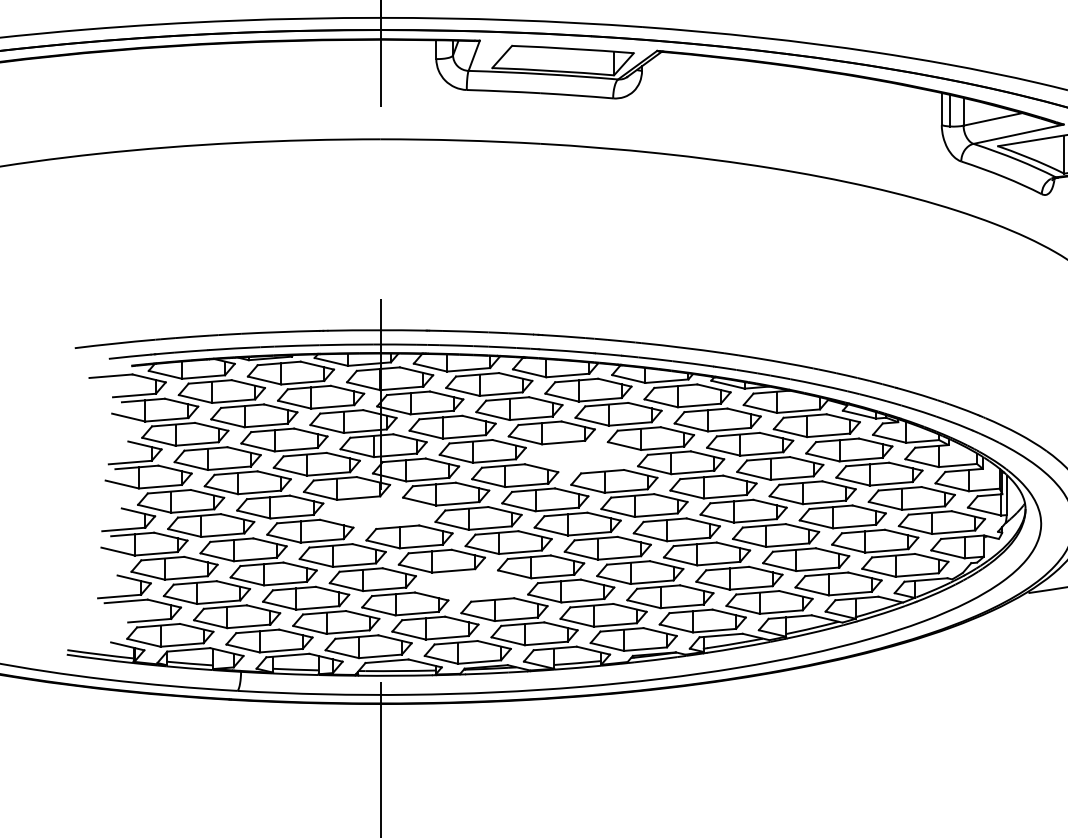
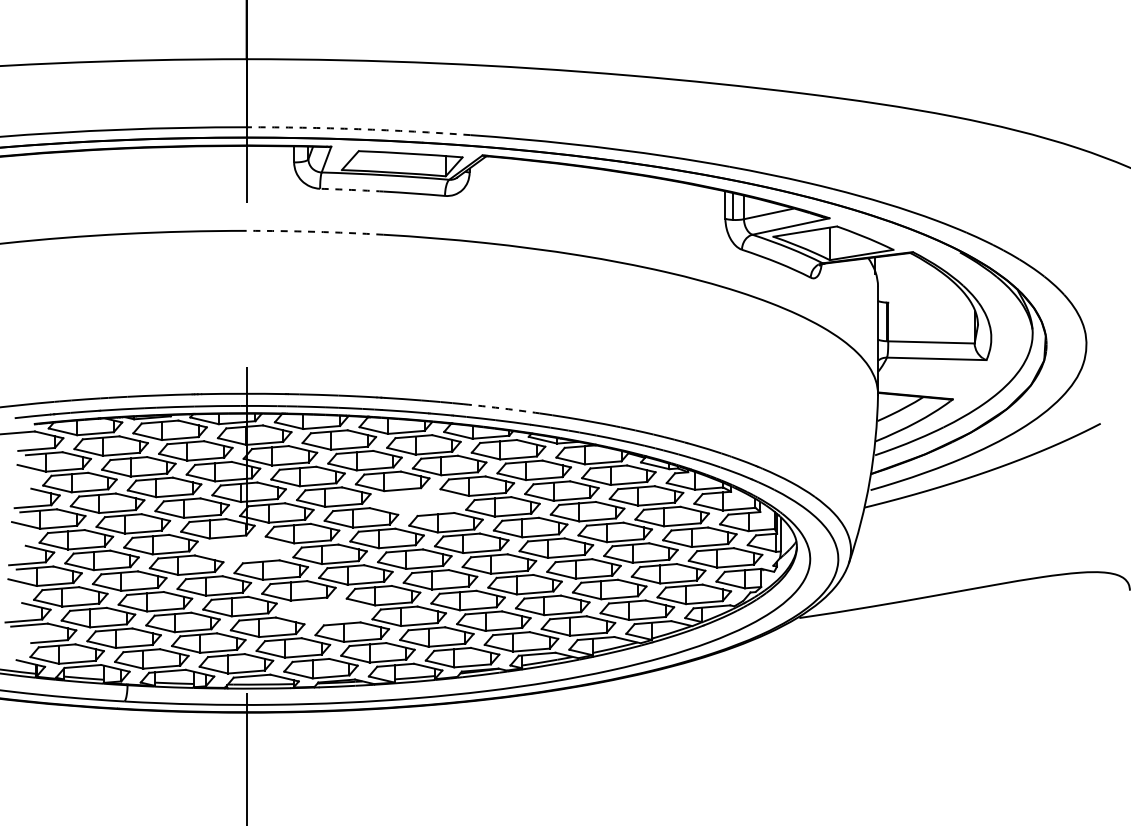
arc: (511, 20) -> (358, 129), solid -> dashed
arc: (503, 90) -> (351, 189), solid -> dashed
arc: (461, 140) -> (315, 231), solid -> dashed
arc: (682, 347) -> (504, 408), solid -> dashed

